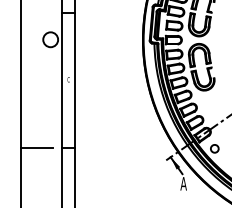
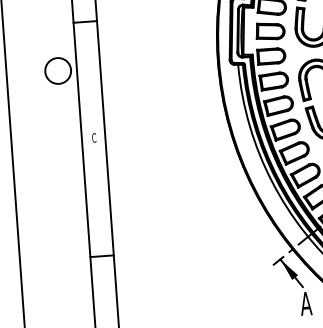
line: (36, 148) -> (47, 260), removed

